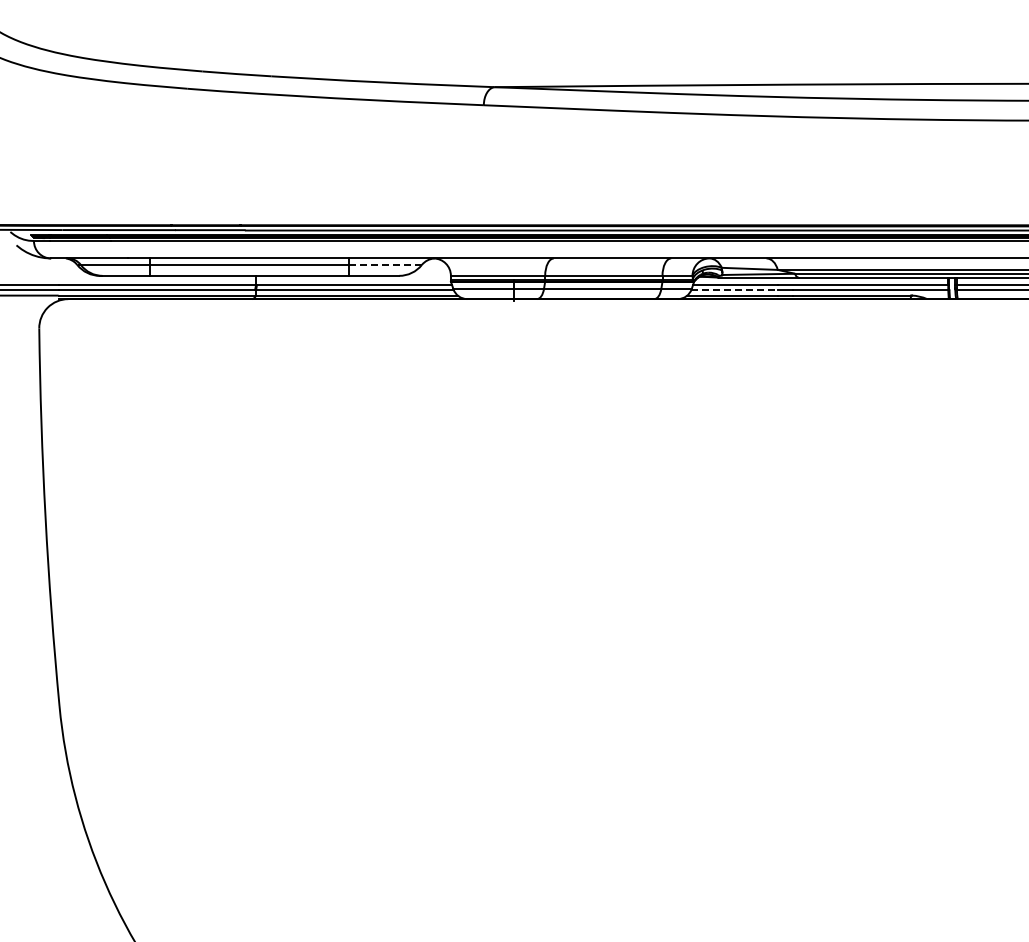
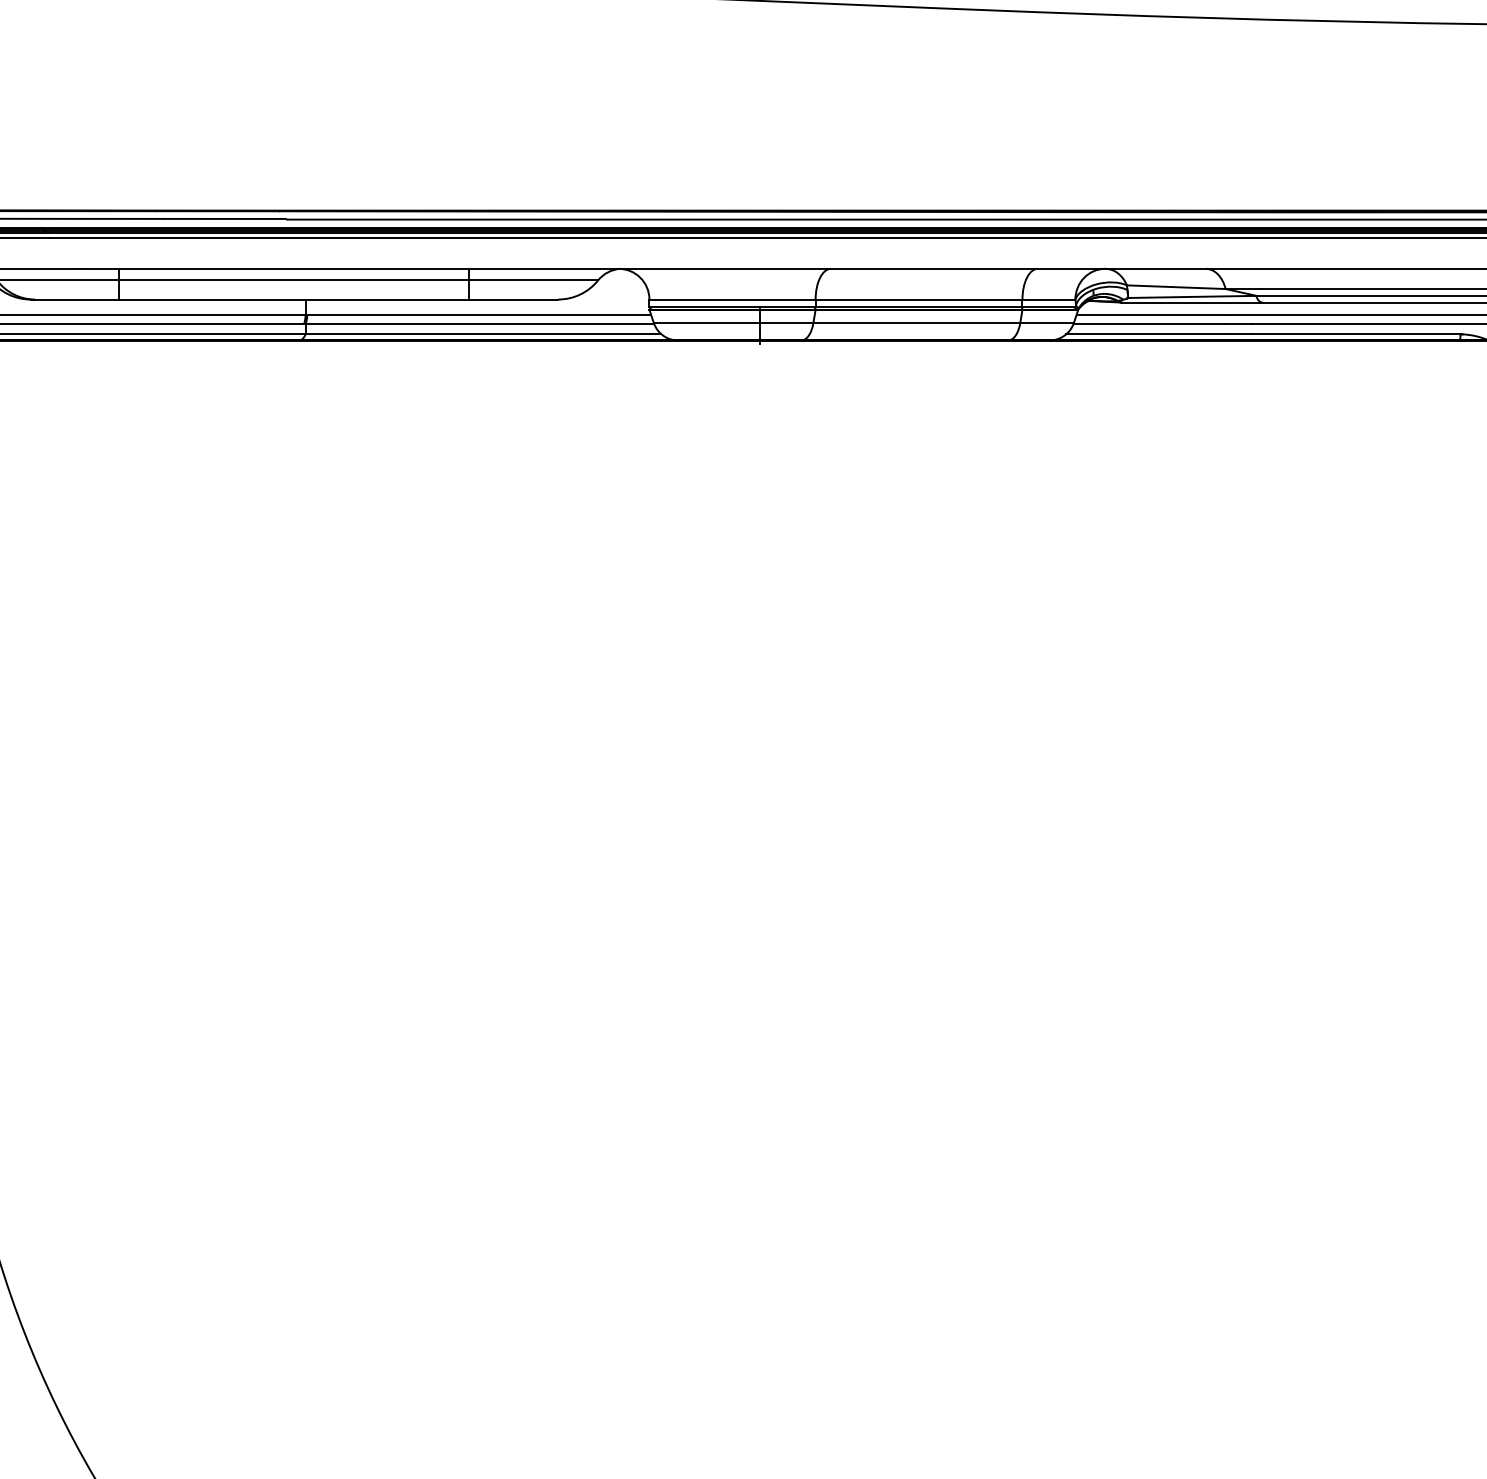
line: (385, 264) -> (534, 279), dashed -> solid
line: (735, 289) -> (1151, 323), dashed -> solid

